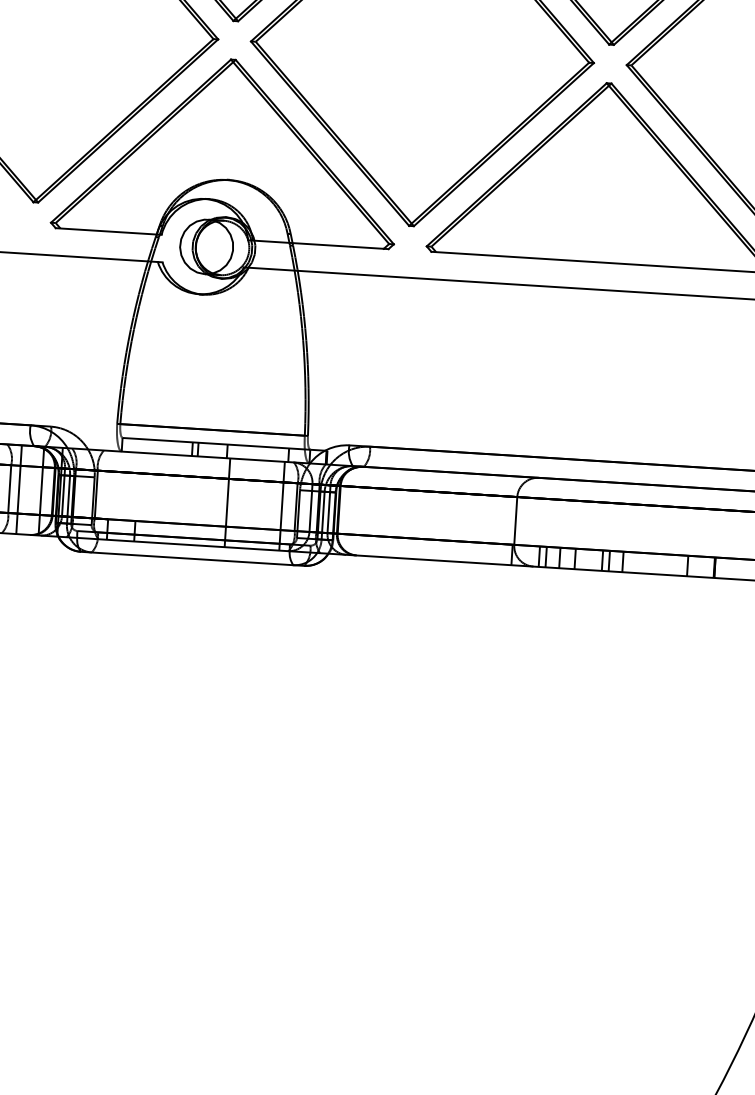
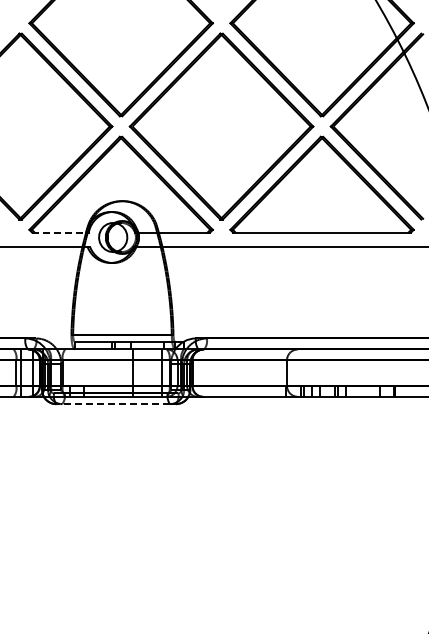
line: (106, 231) -> (59, 232), solid -> dashed
line: (187, 559) -> (113, 404), solid -> dashed

